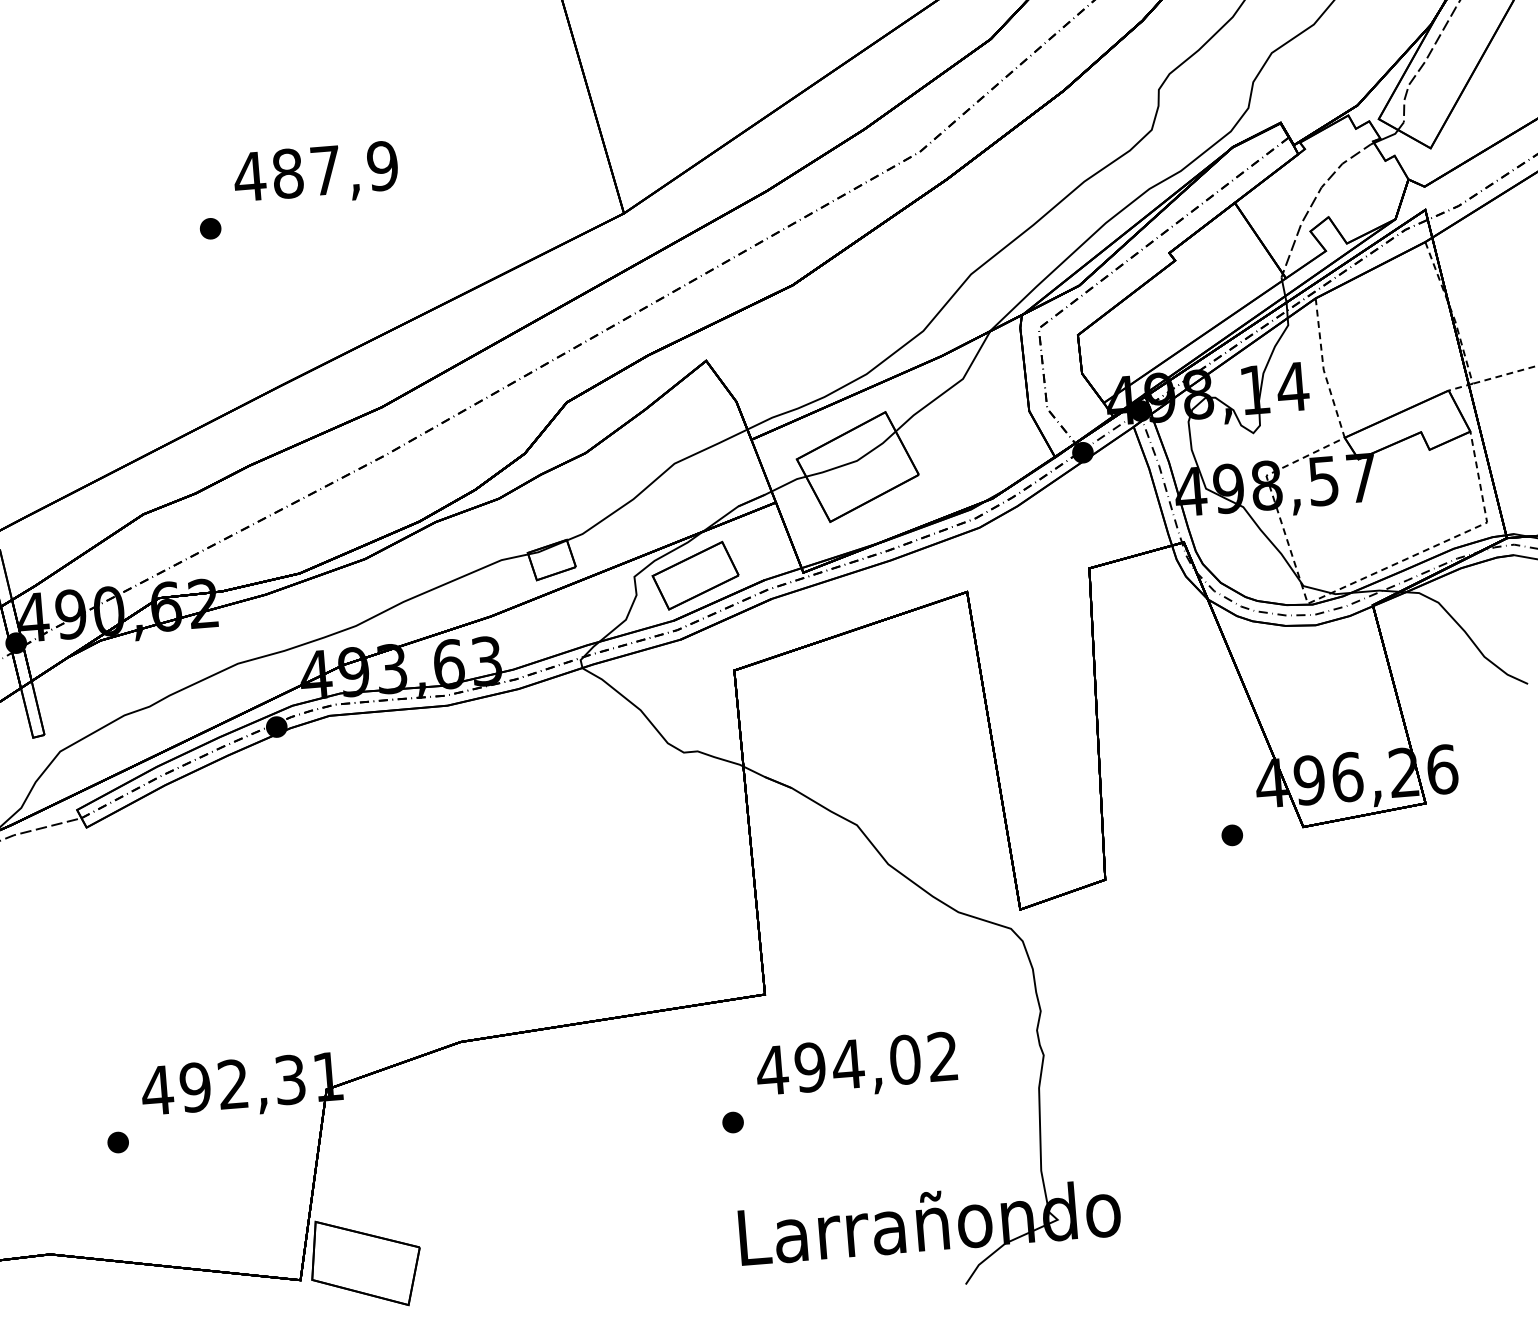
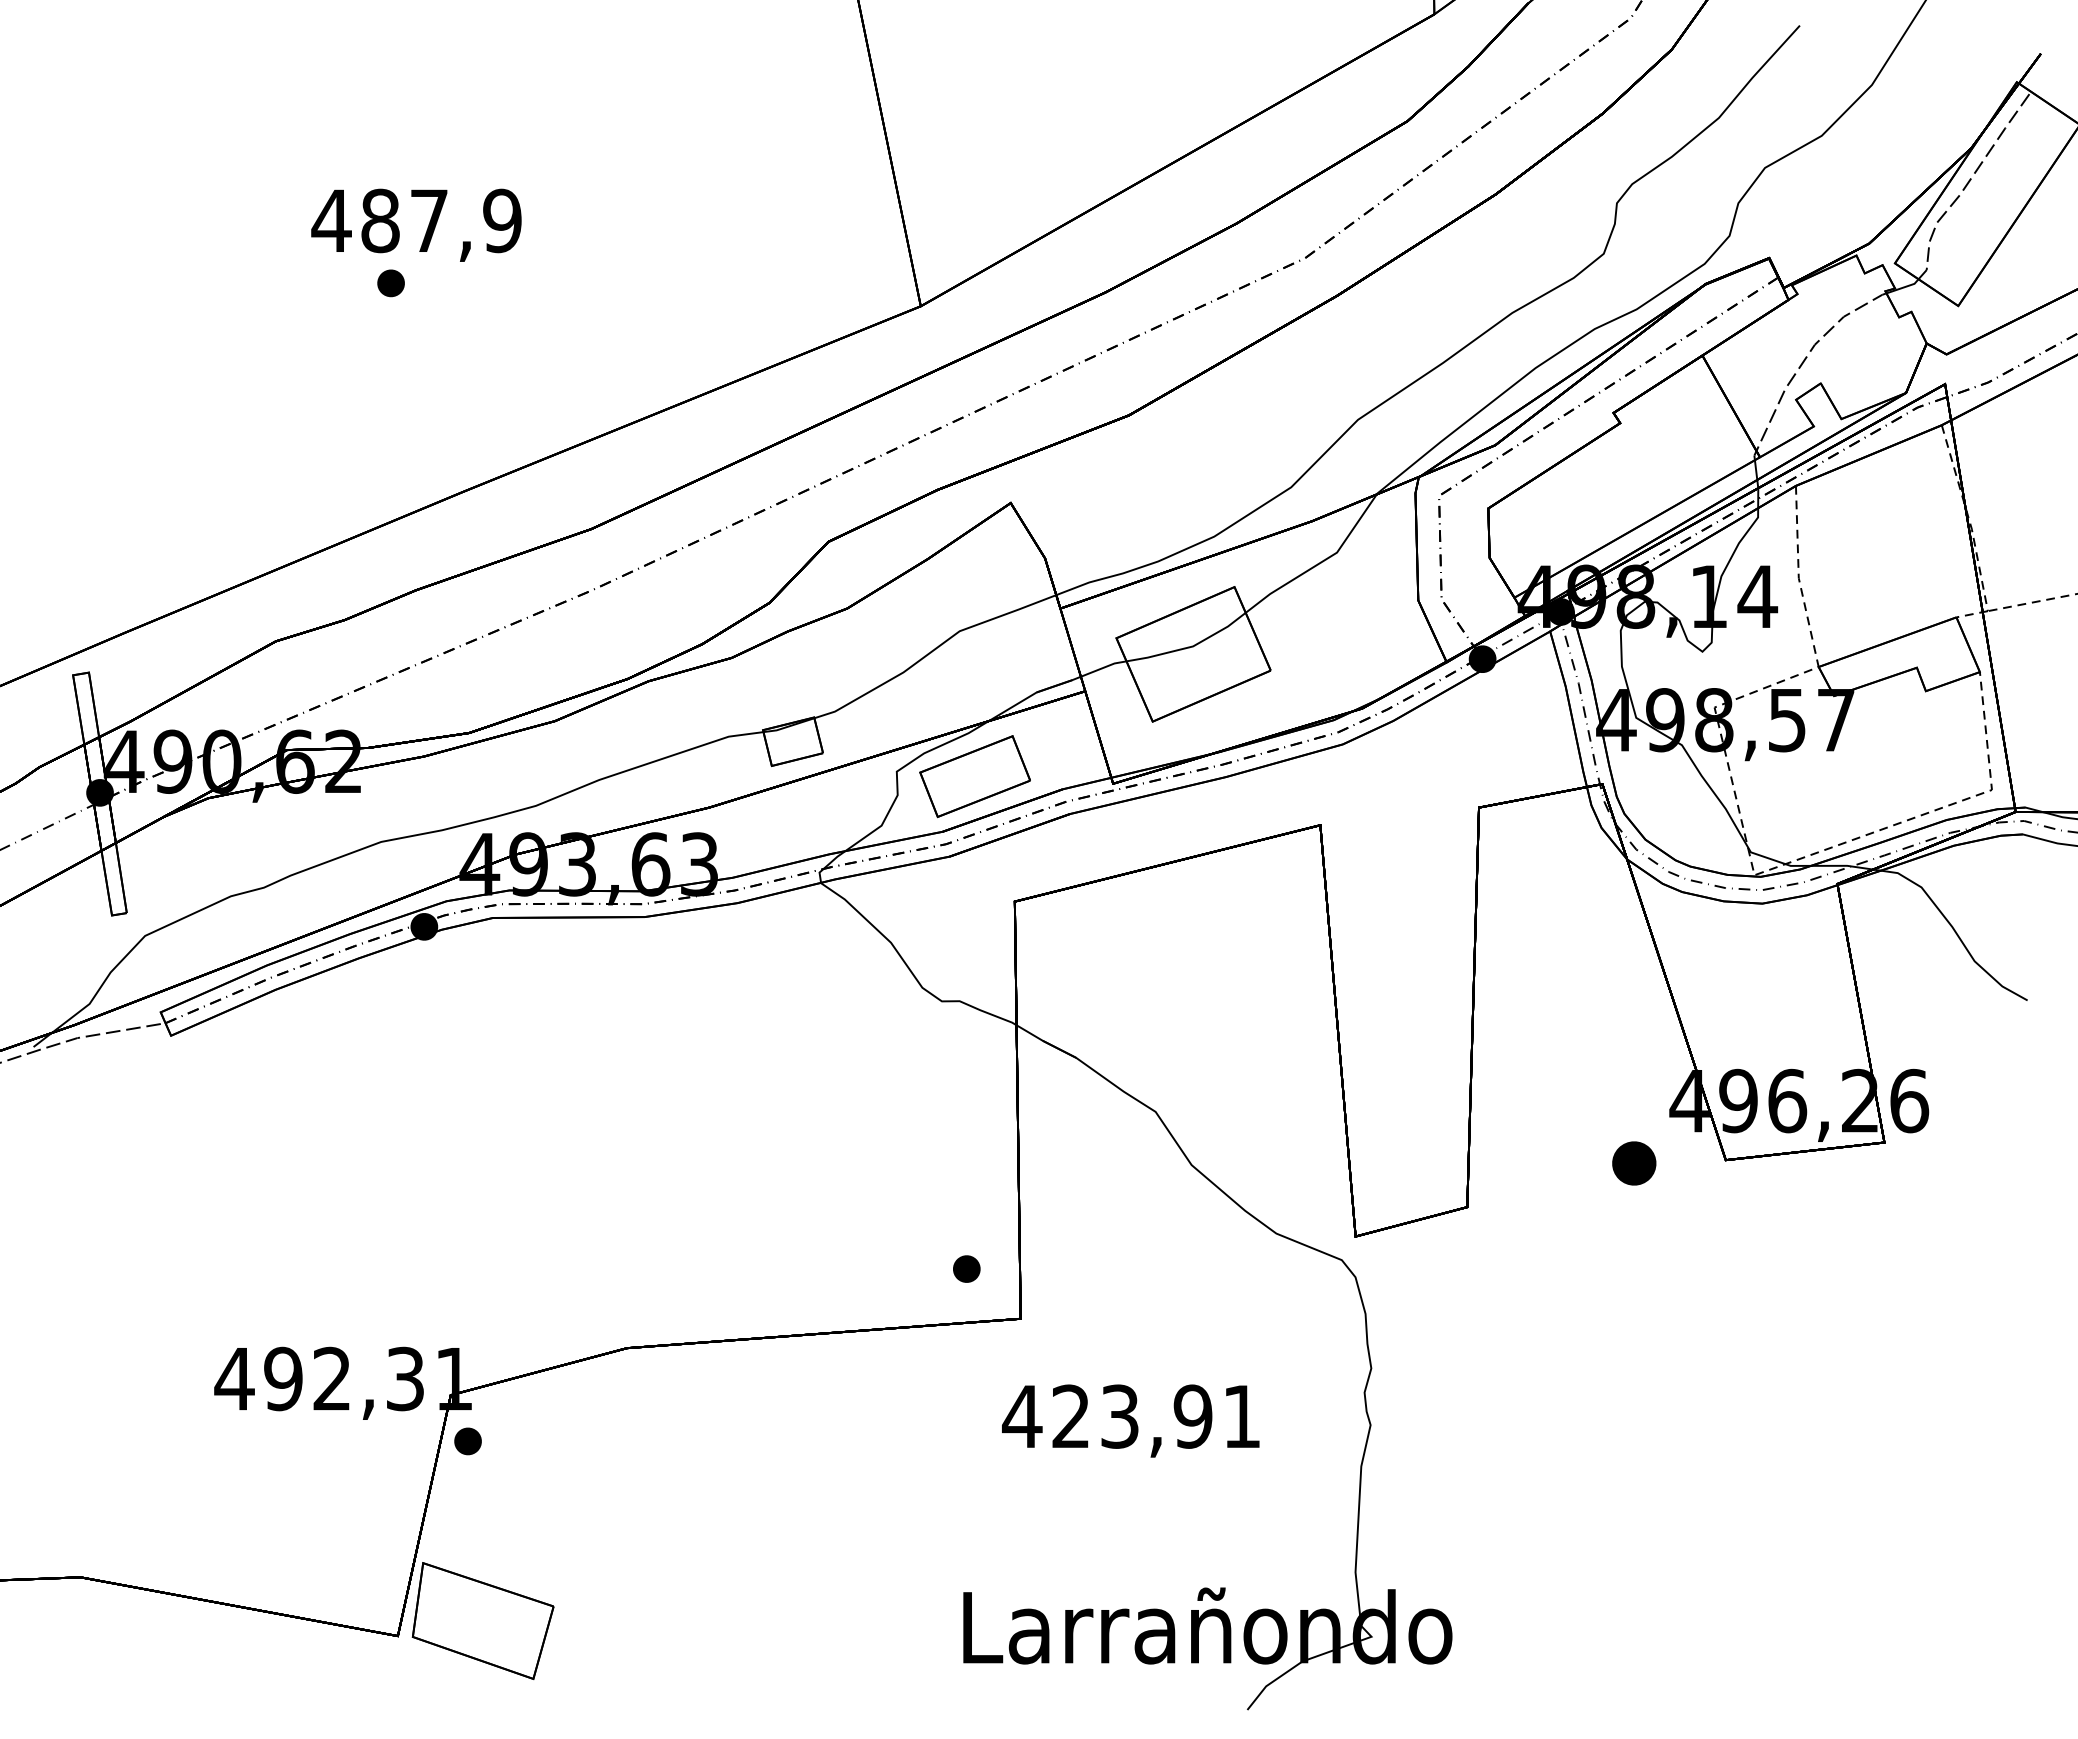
text: (316, 174) -> (416, 224), moved
part: (1231, 835) -> (1633, 1163), size x1.6
text: (875, 1062) -> (1155, 1416), 494,02 -> 423,91
part: (732, 1122) -> (966, 1268), moved
part: (117, 1142) -> (467, 1441), moved

